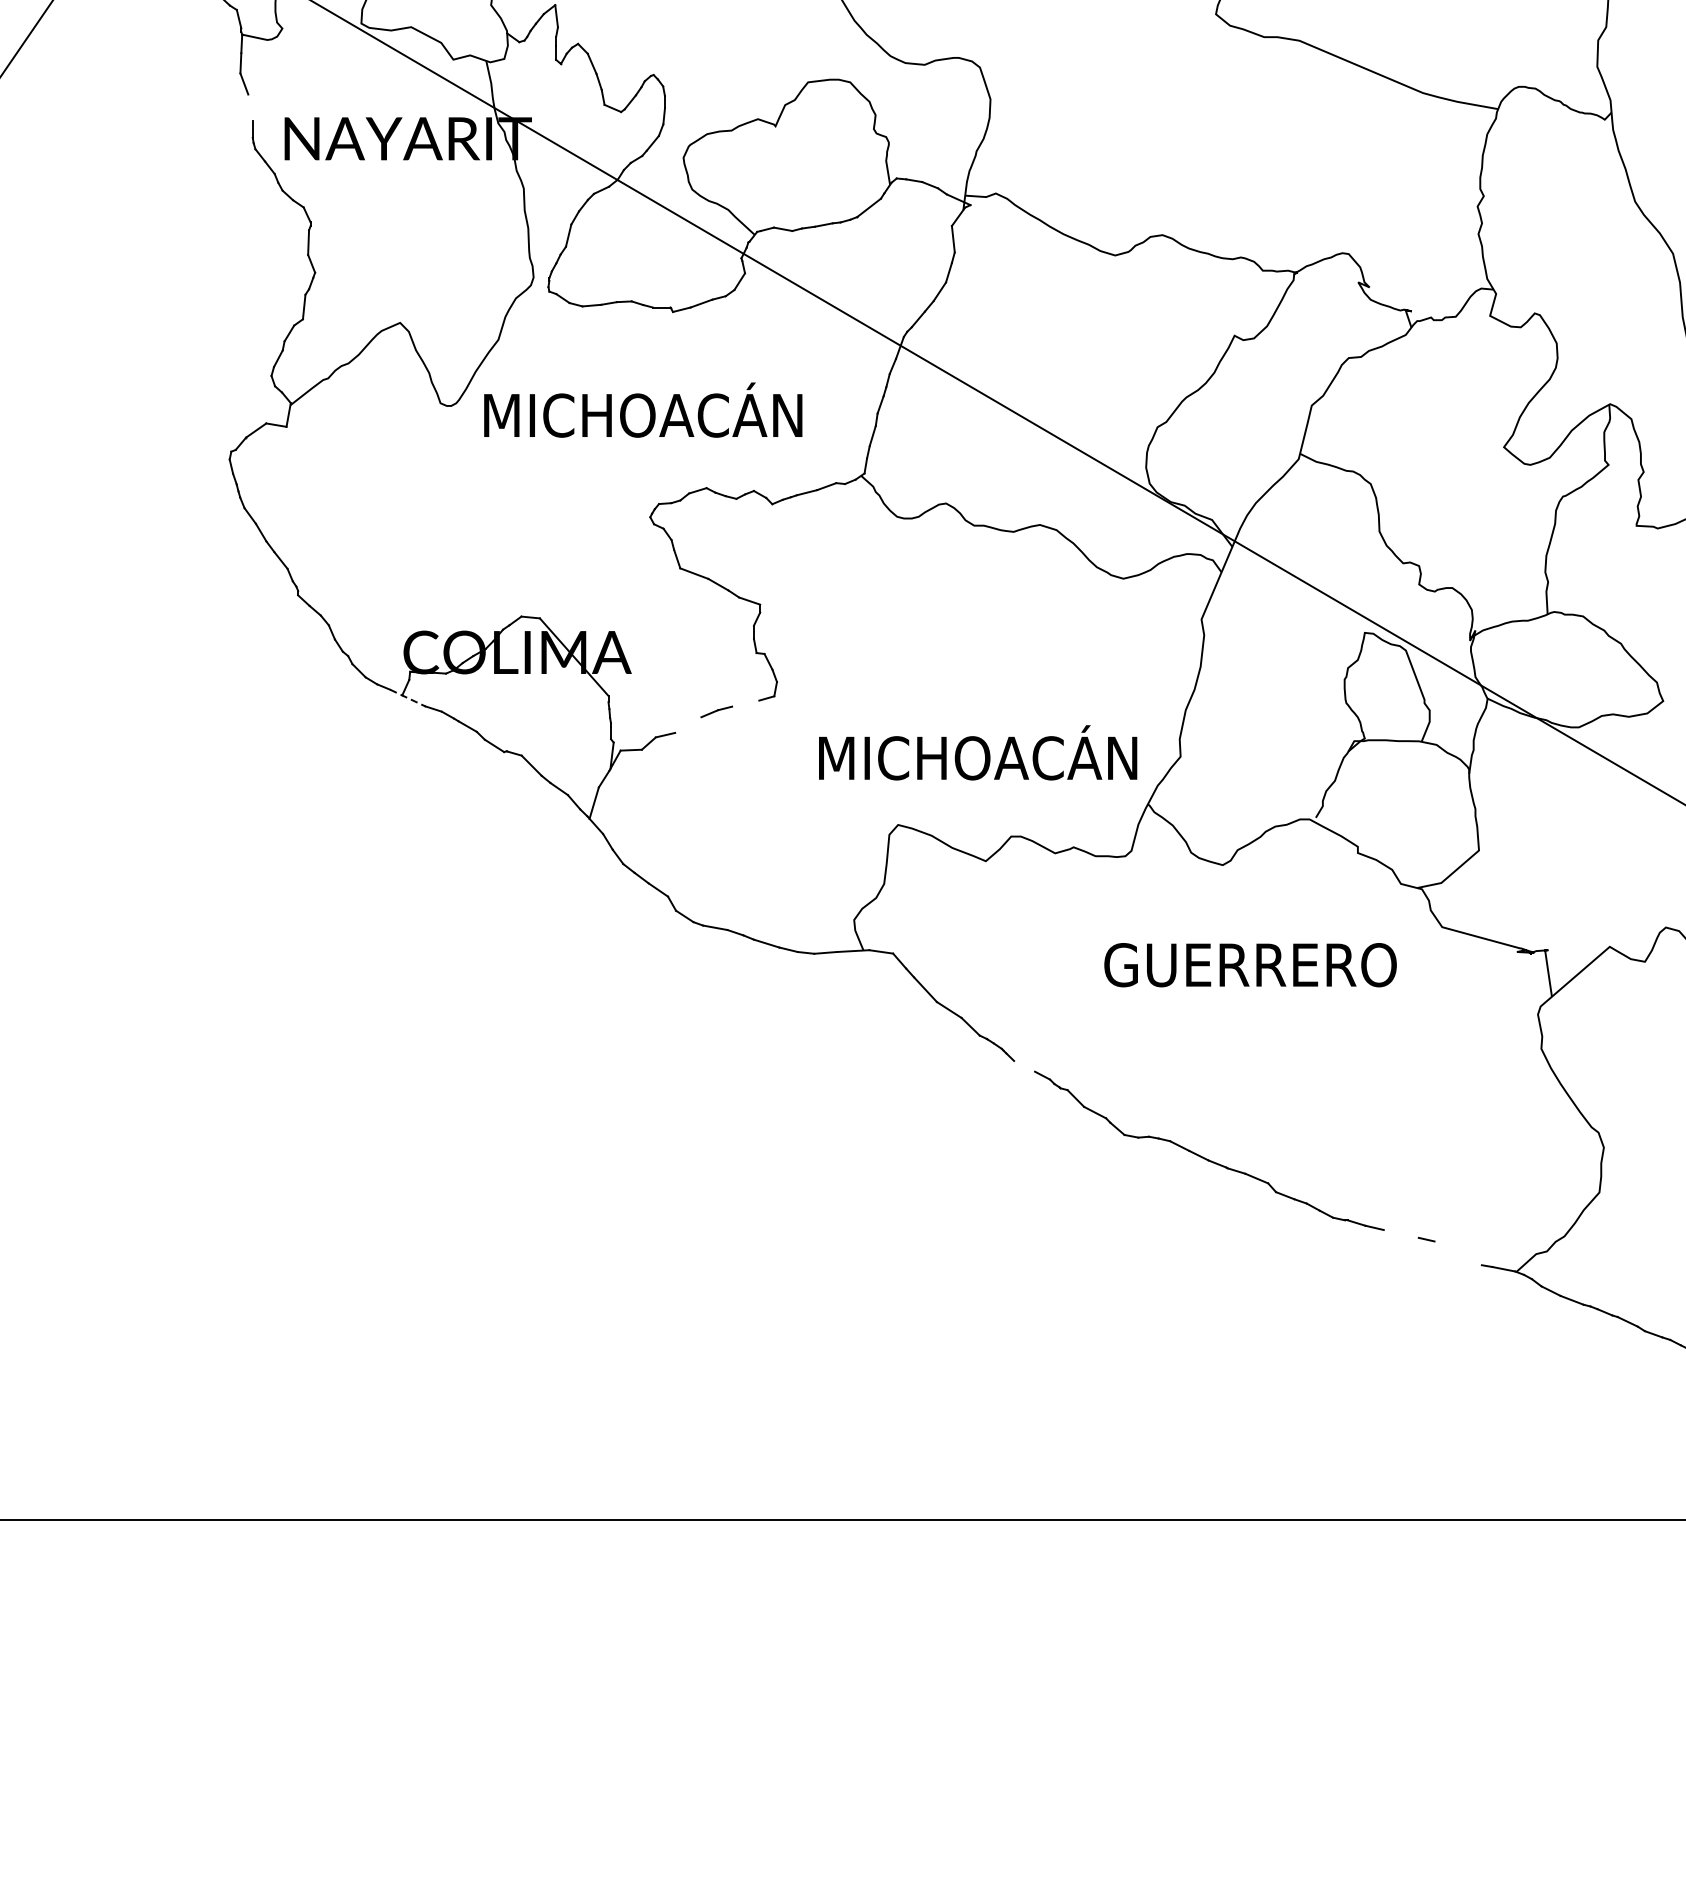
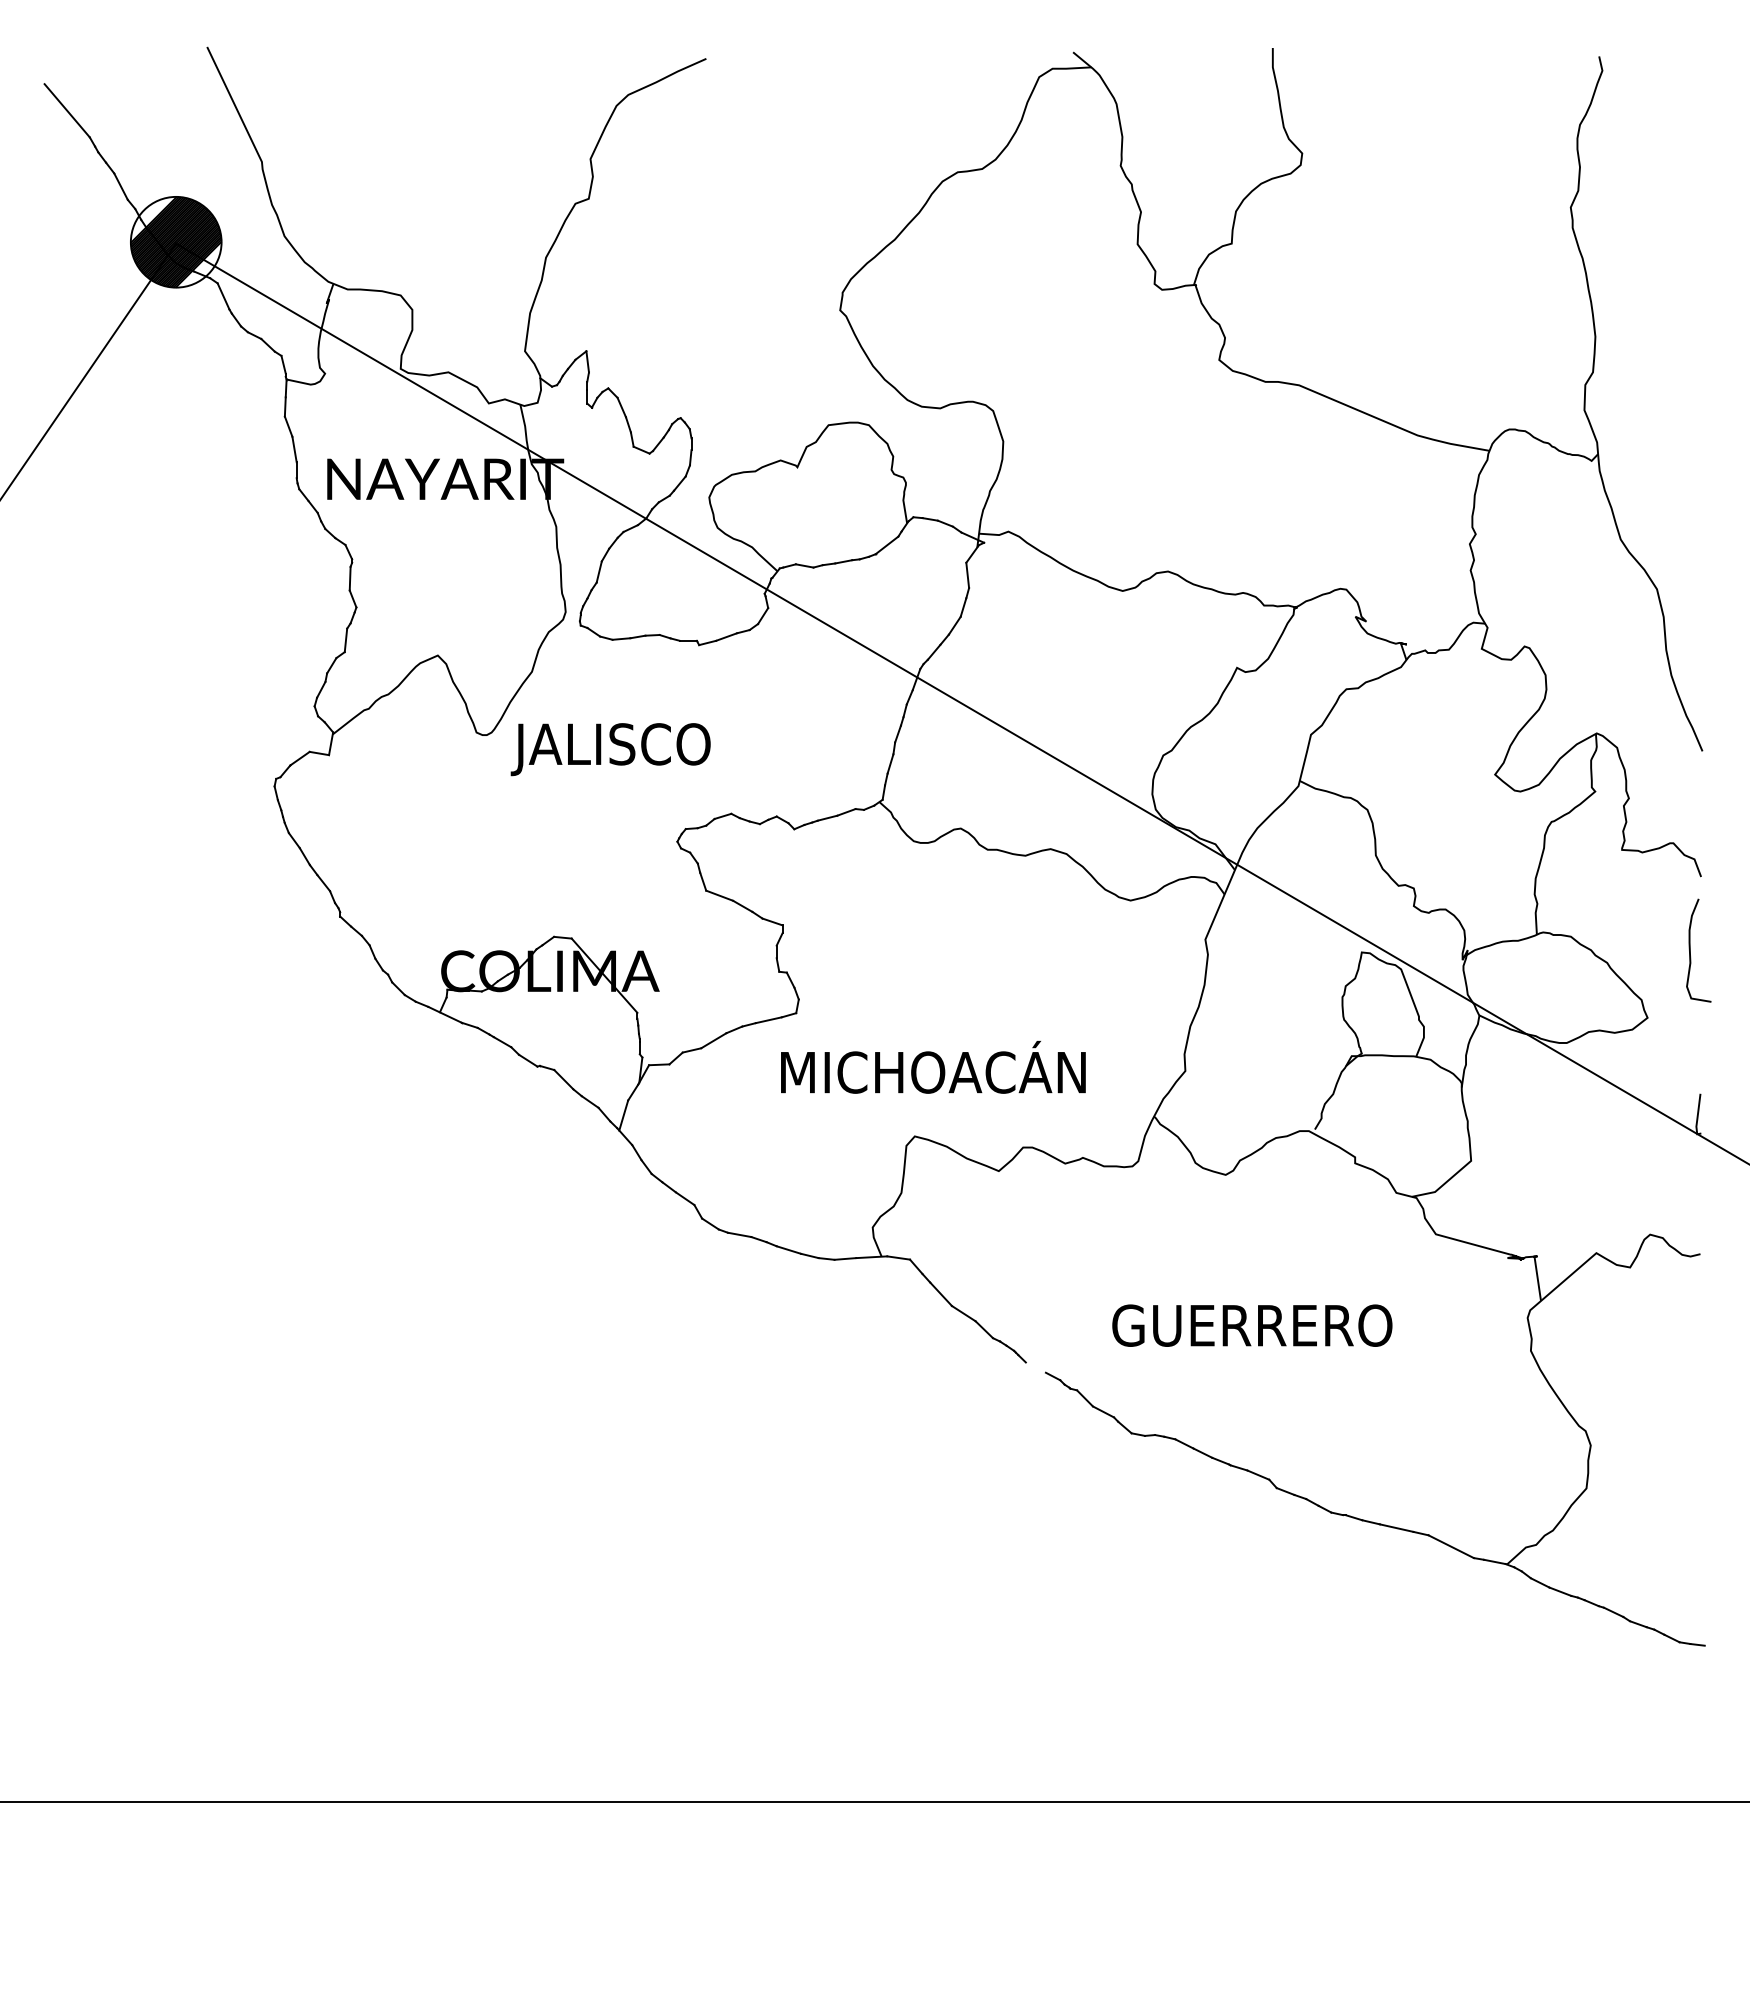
line: (250, 107) -> (294, 449), added
text: (638, 415) -> (666, 744), MICHOACÁN -> JALISCO
line: (408, 697) -> (445, 1014), dashed -> solid
line: (745, 703) -> (768, 1020), added
line: (687, 724) -> (713, 1040), added
text: (978, 752) -> (933, 1067), moved
text: (1250, 964) -> (1252, 1325), moved
line: (1401, 1233) -> (1396, 1527), added
line: (1457, 1253) -> (1450, 1546), added

